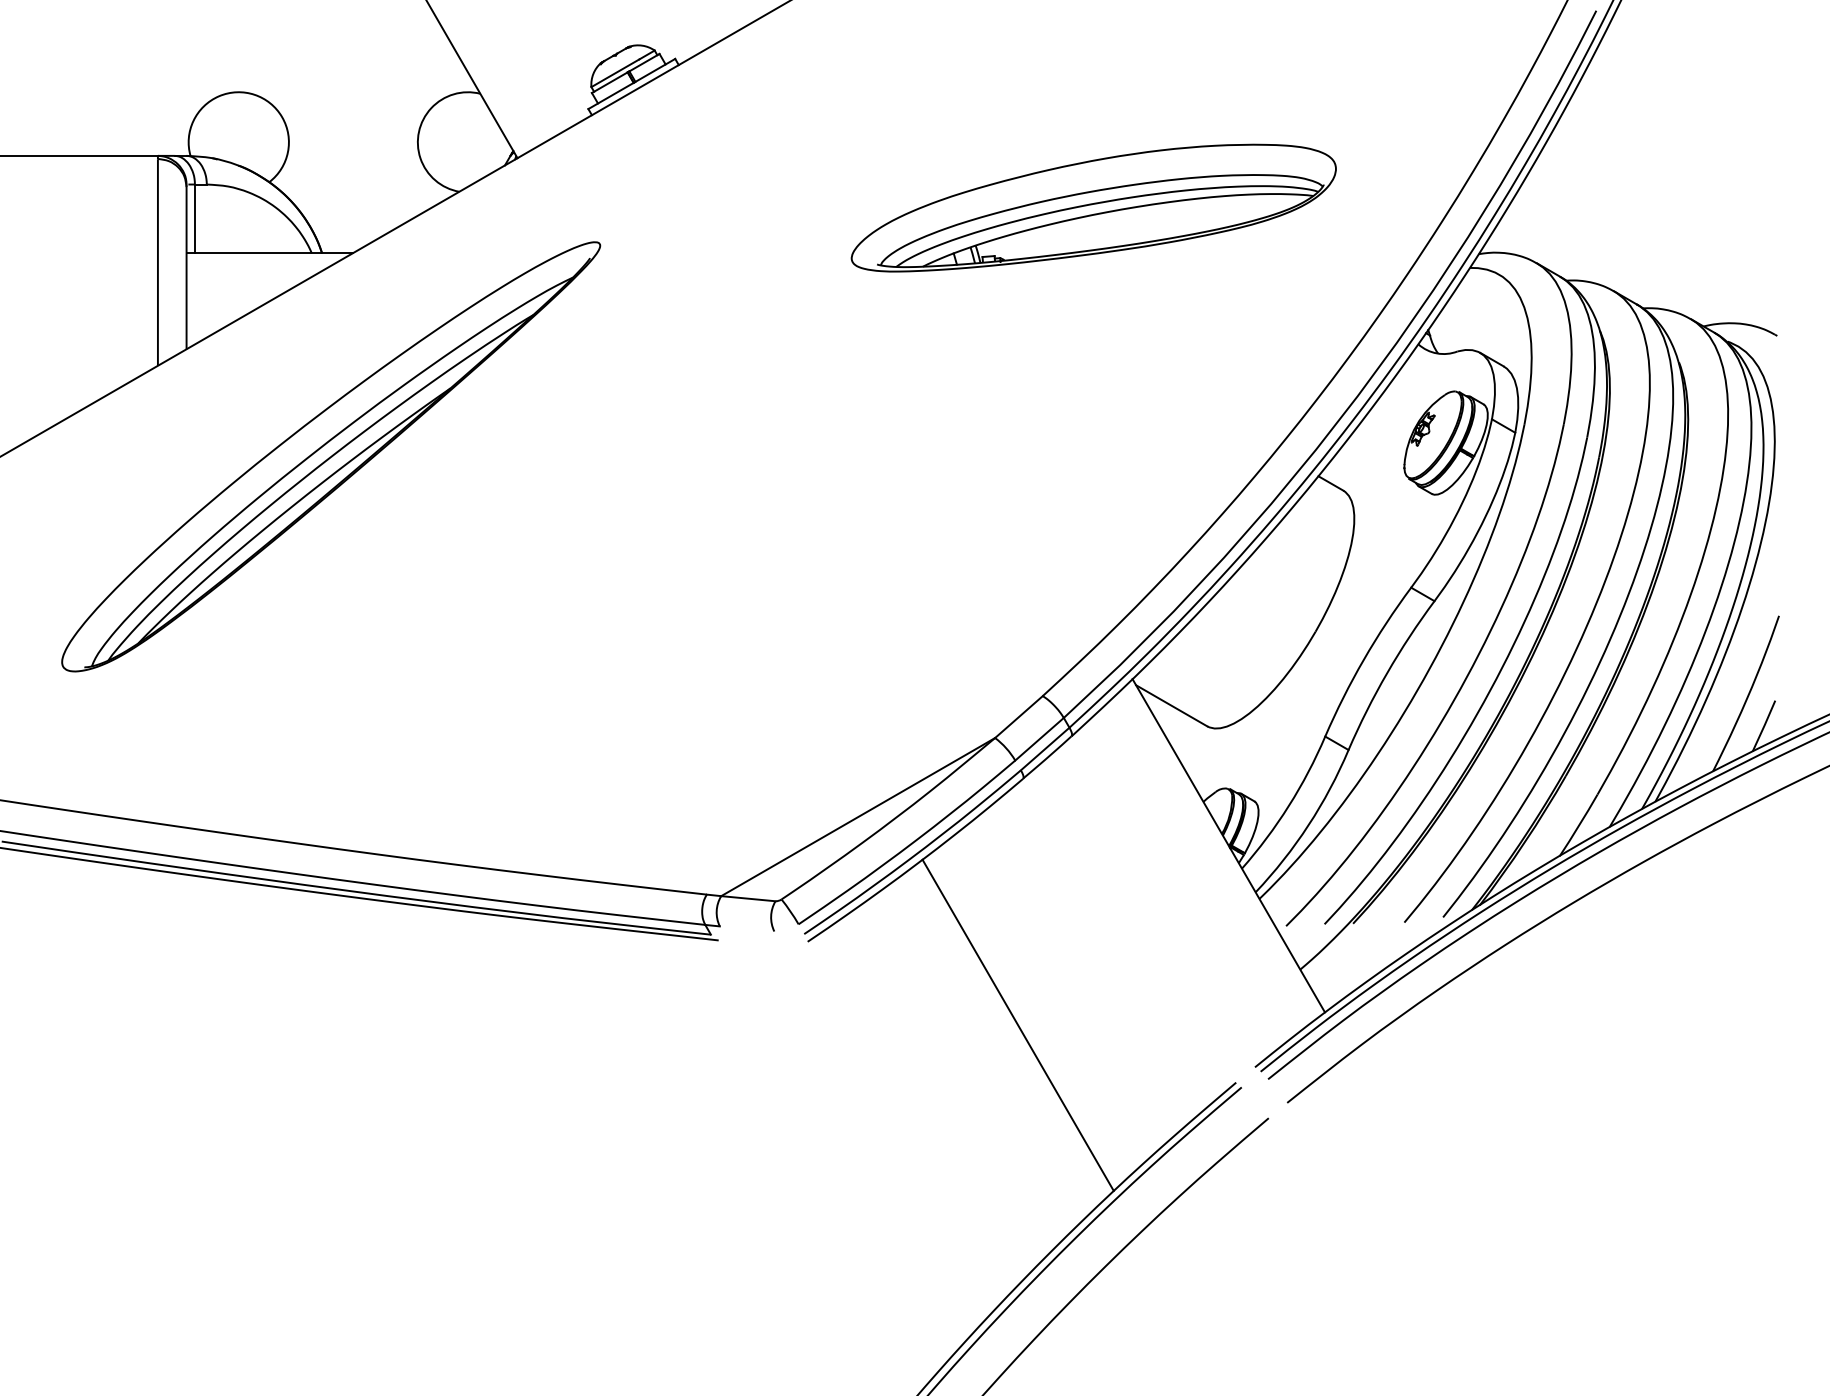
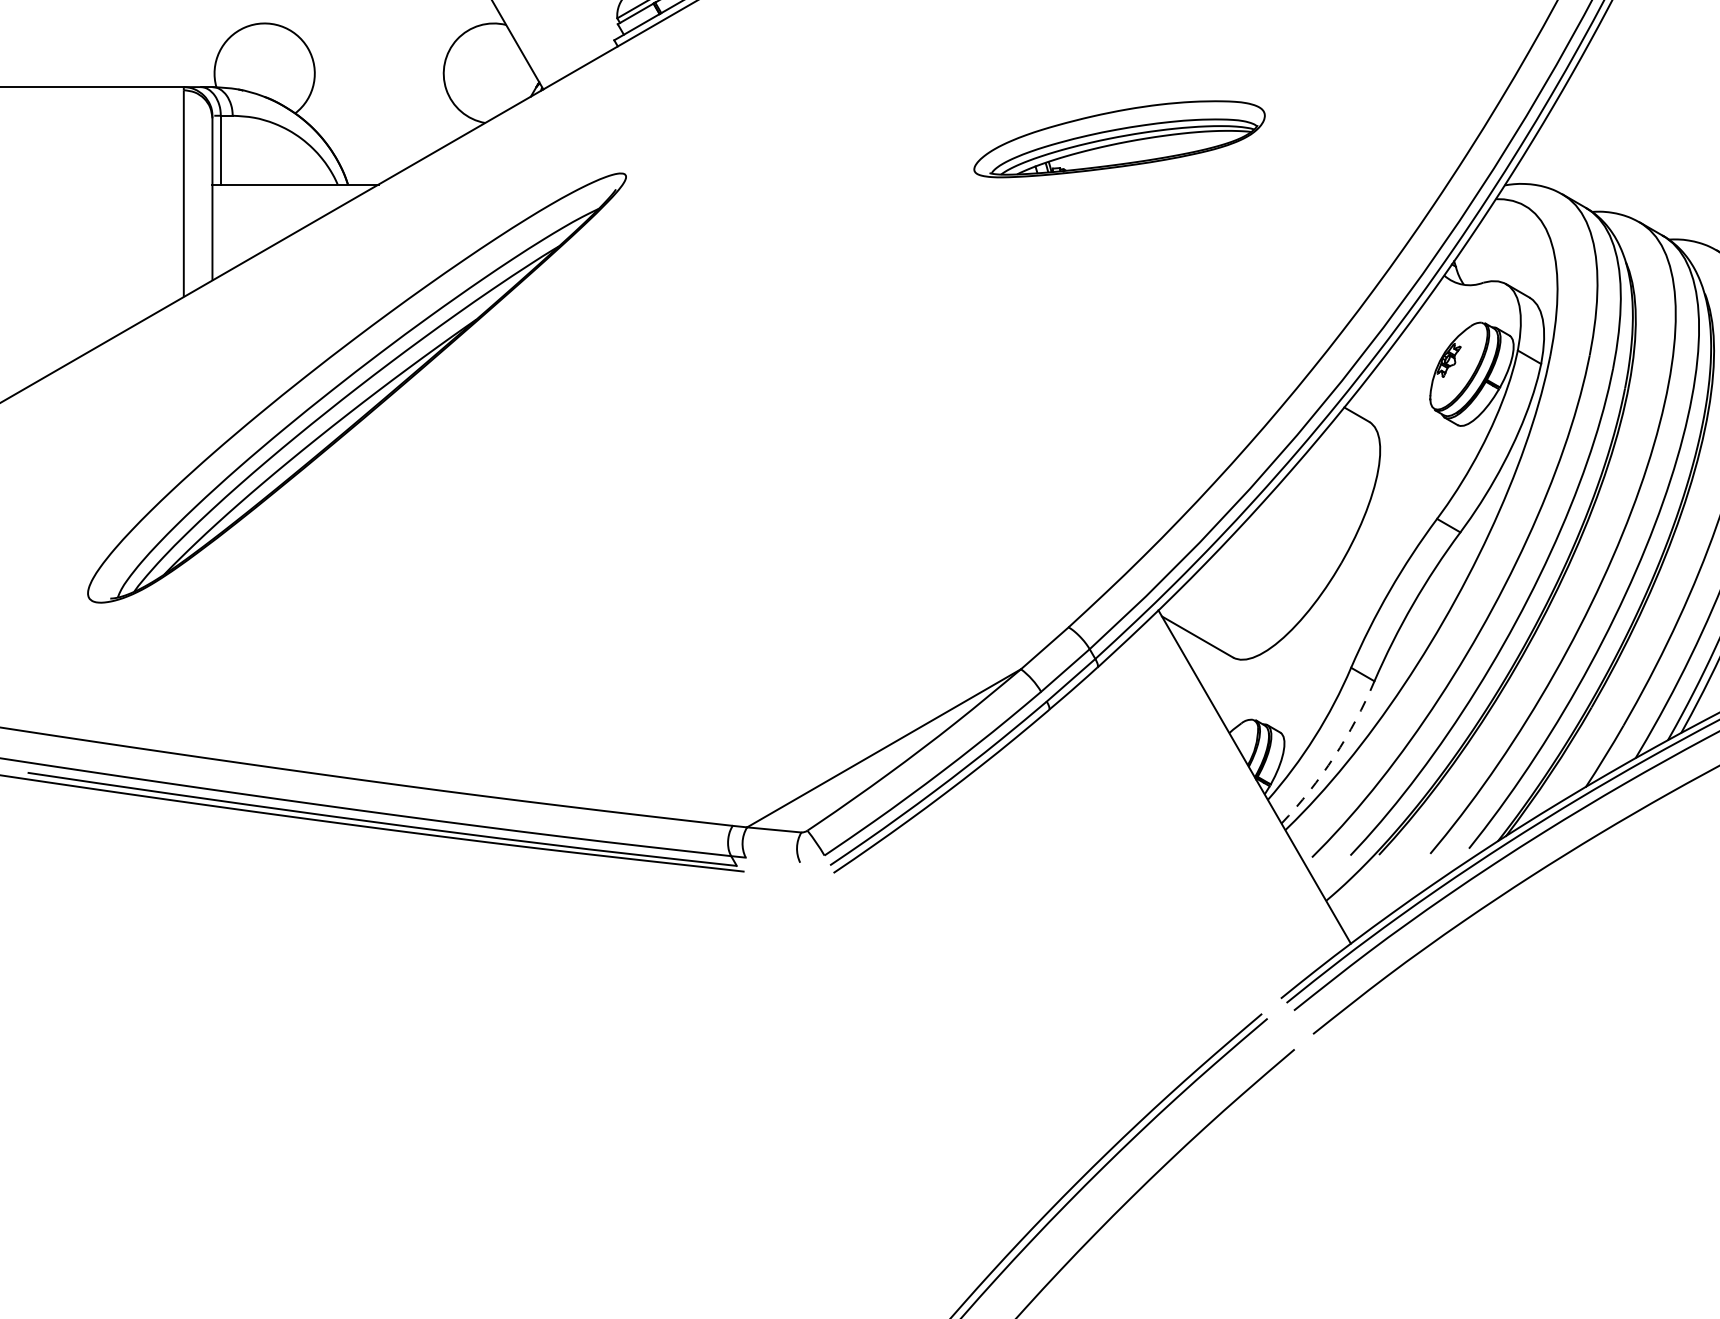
part: (1093, 207) -> (1119, 138), size x0.6
arc: (1308, 825) -> (1334, 756), solid -> dashed
line: (1017, 1024) -> (1043, 955), removed

